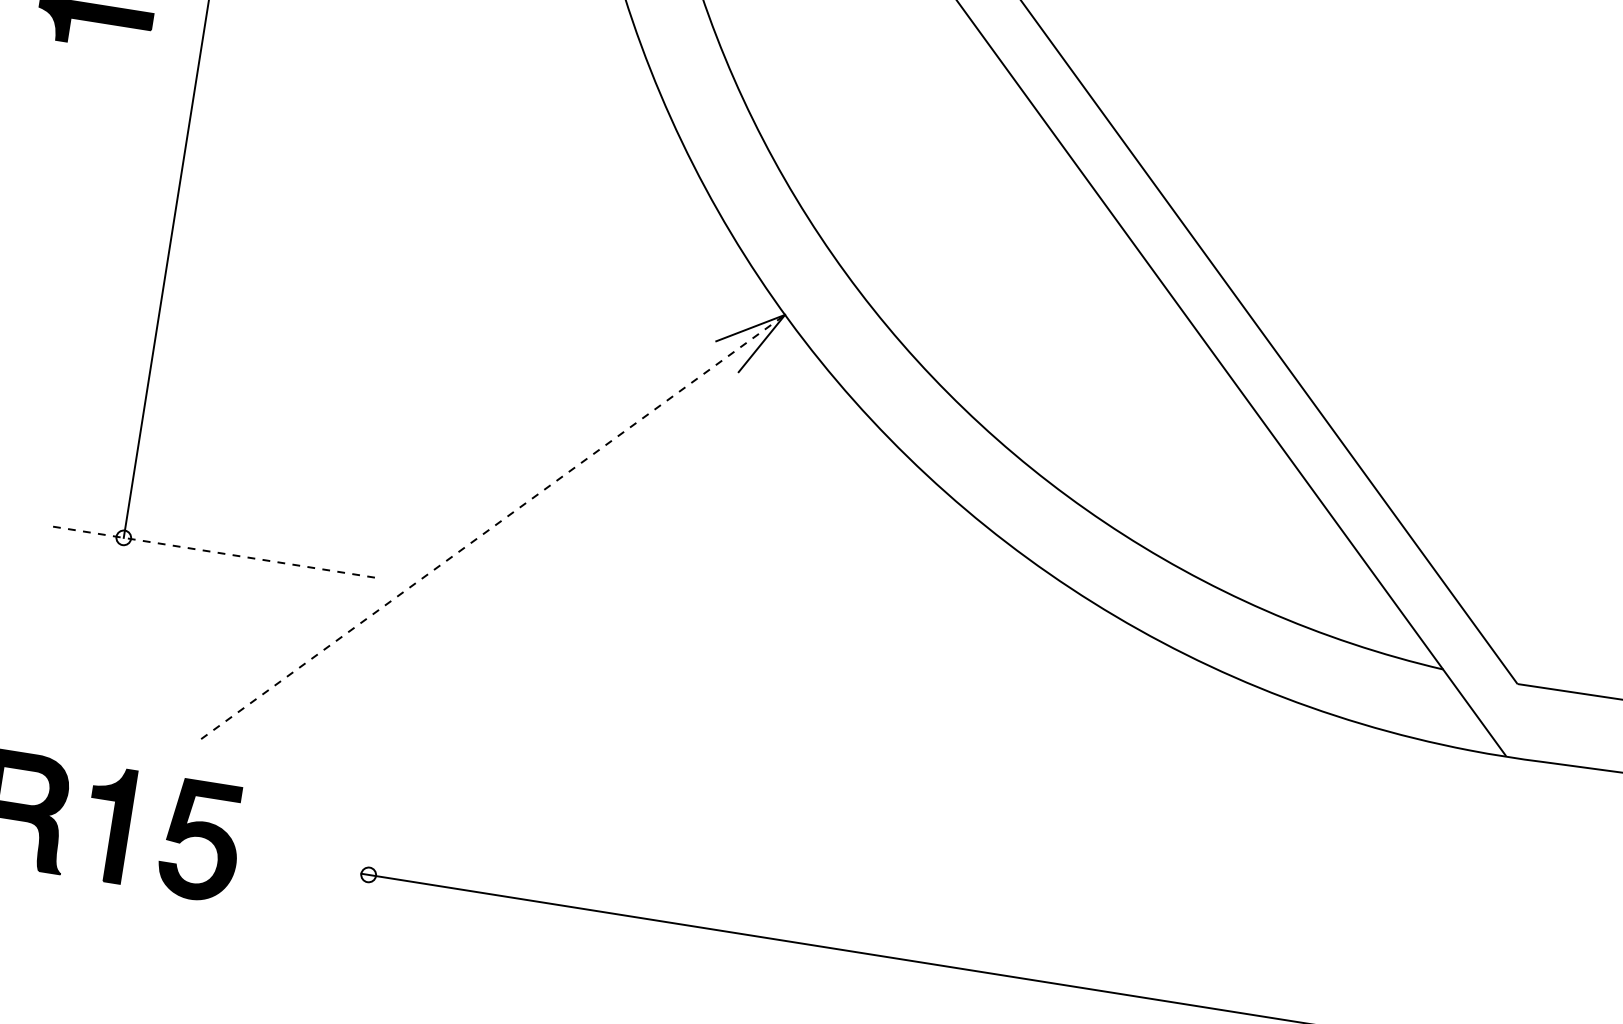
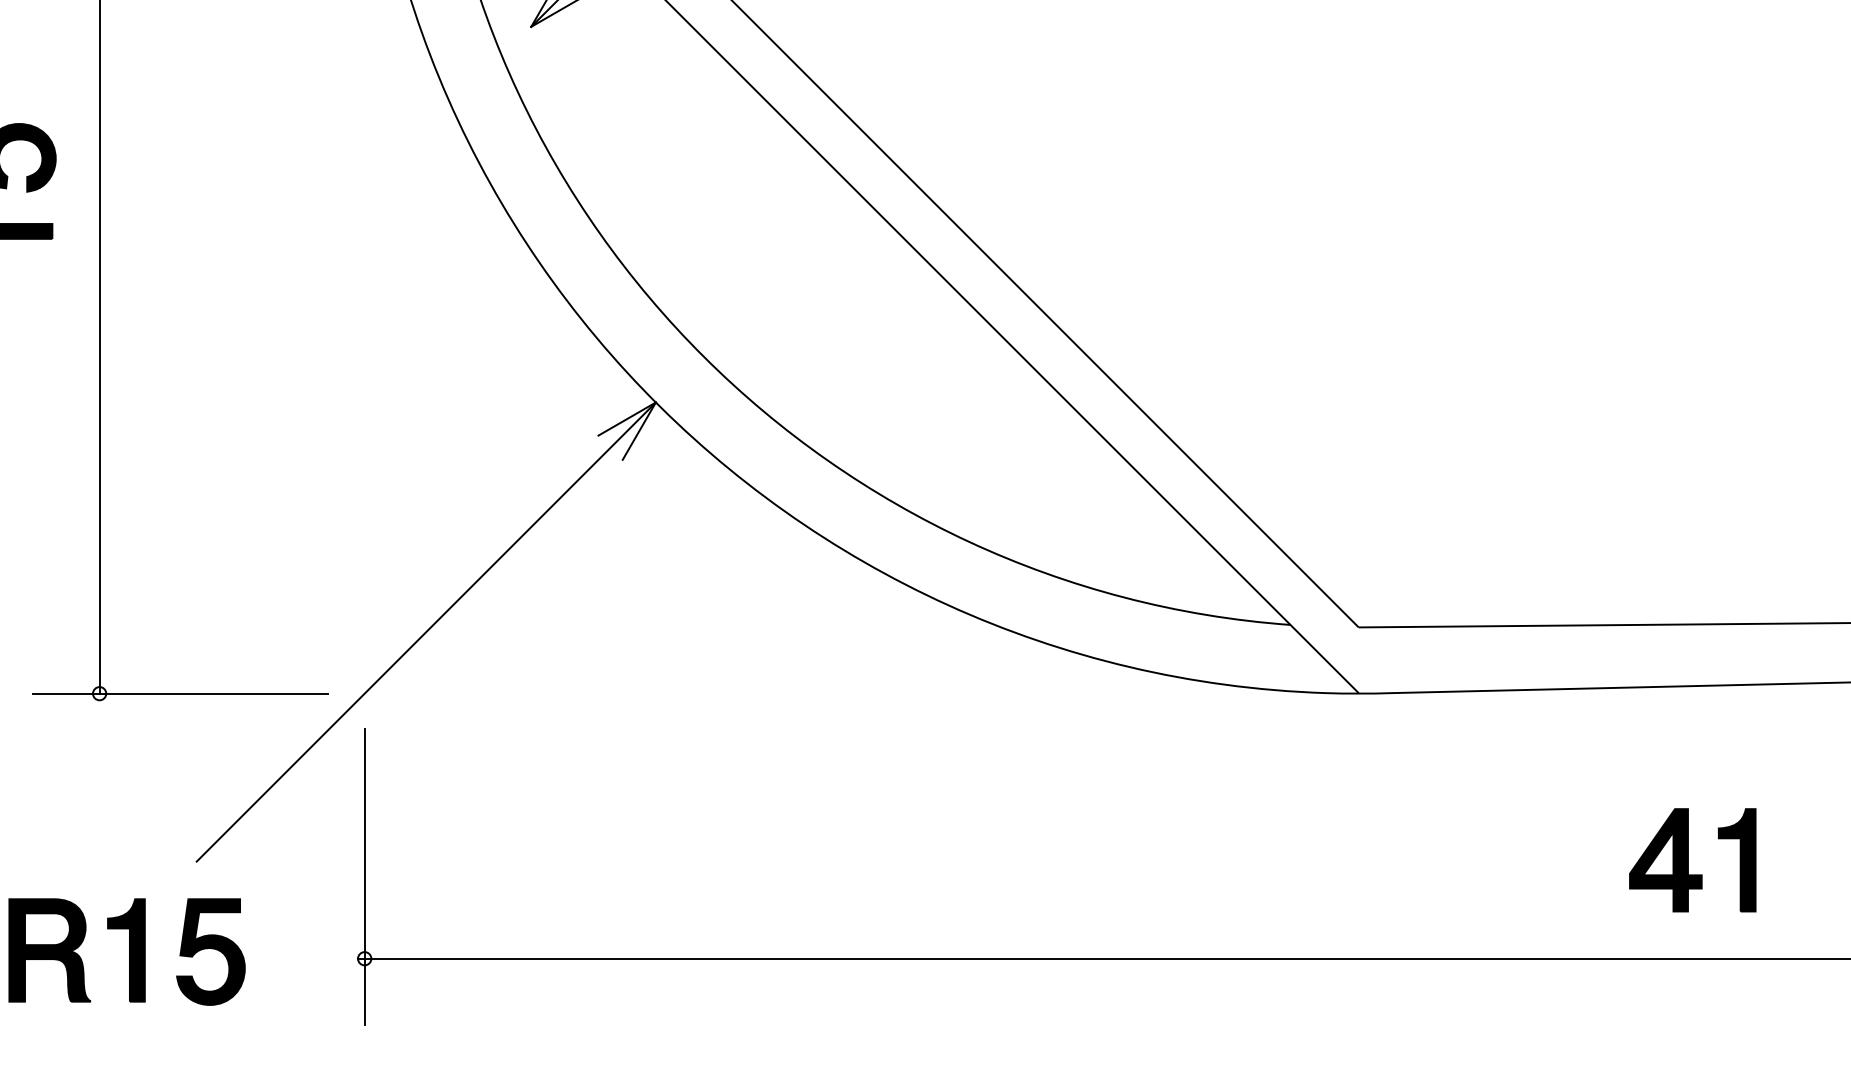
line: (493, 527) -> (426, 632), dashed -> solid
line: (212, 551) -> (180, 693), dashed -> solid
line: (382, 784) -> (364, 876), added

